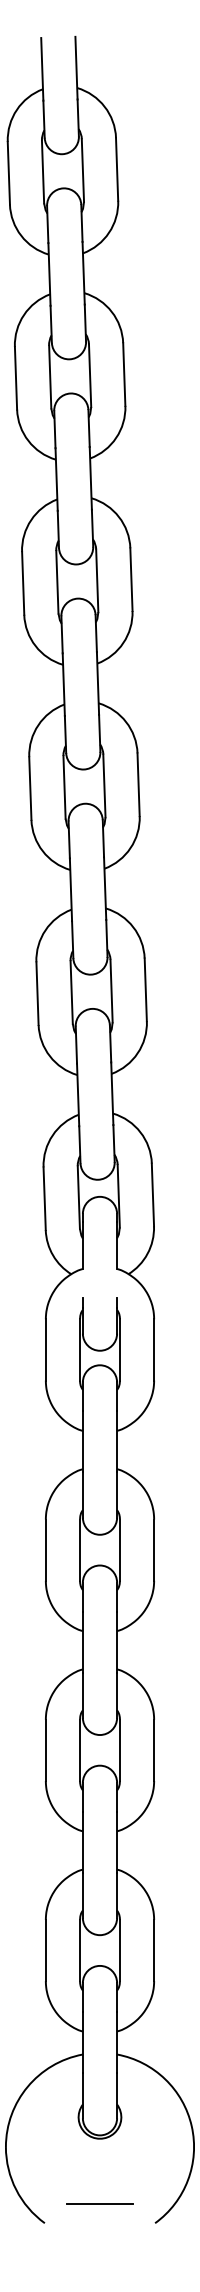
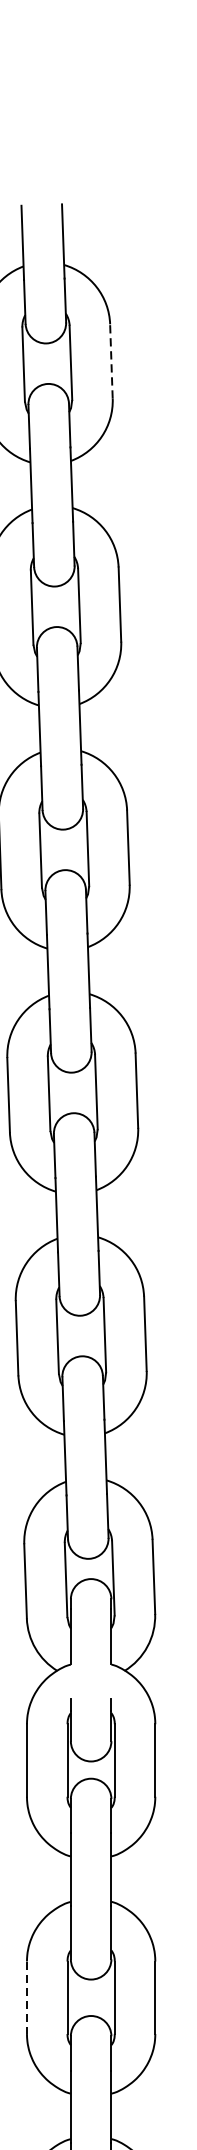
line: (117, 168) -> (111, 360), solid -> dashed
line: (45, 1550) -> (26, 1998), solid -> dashed

